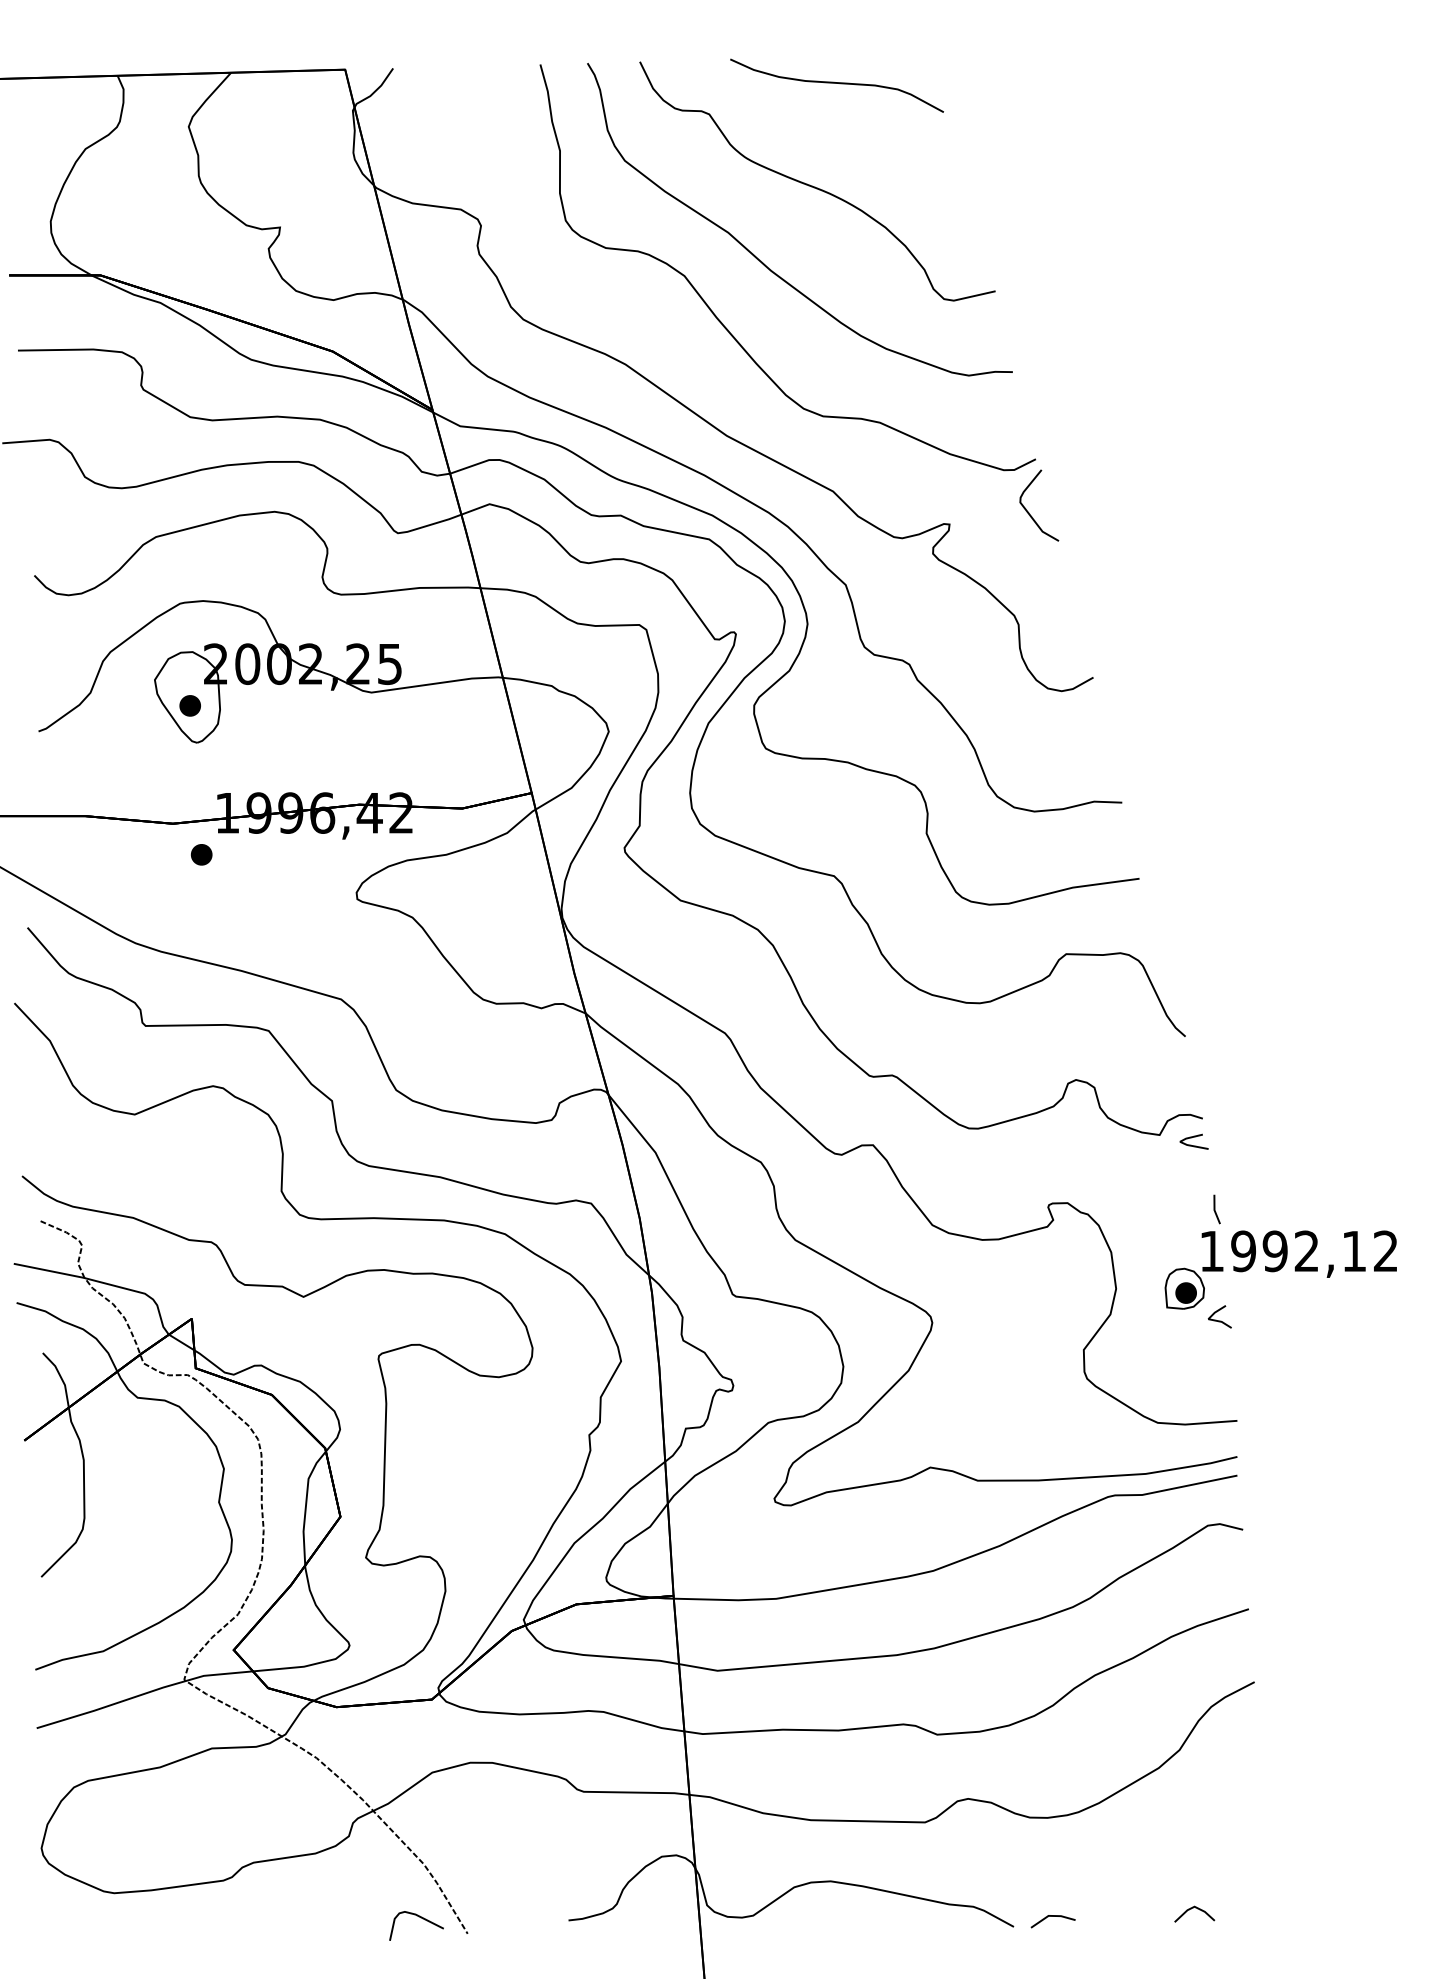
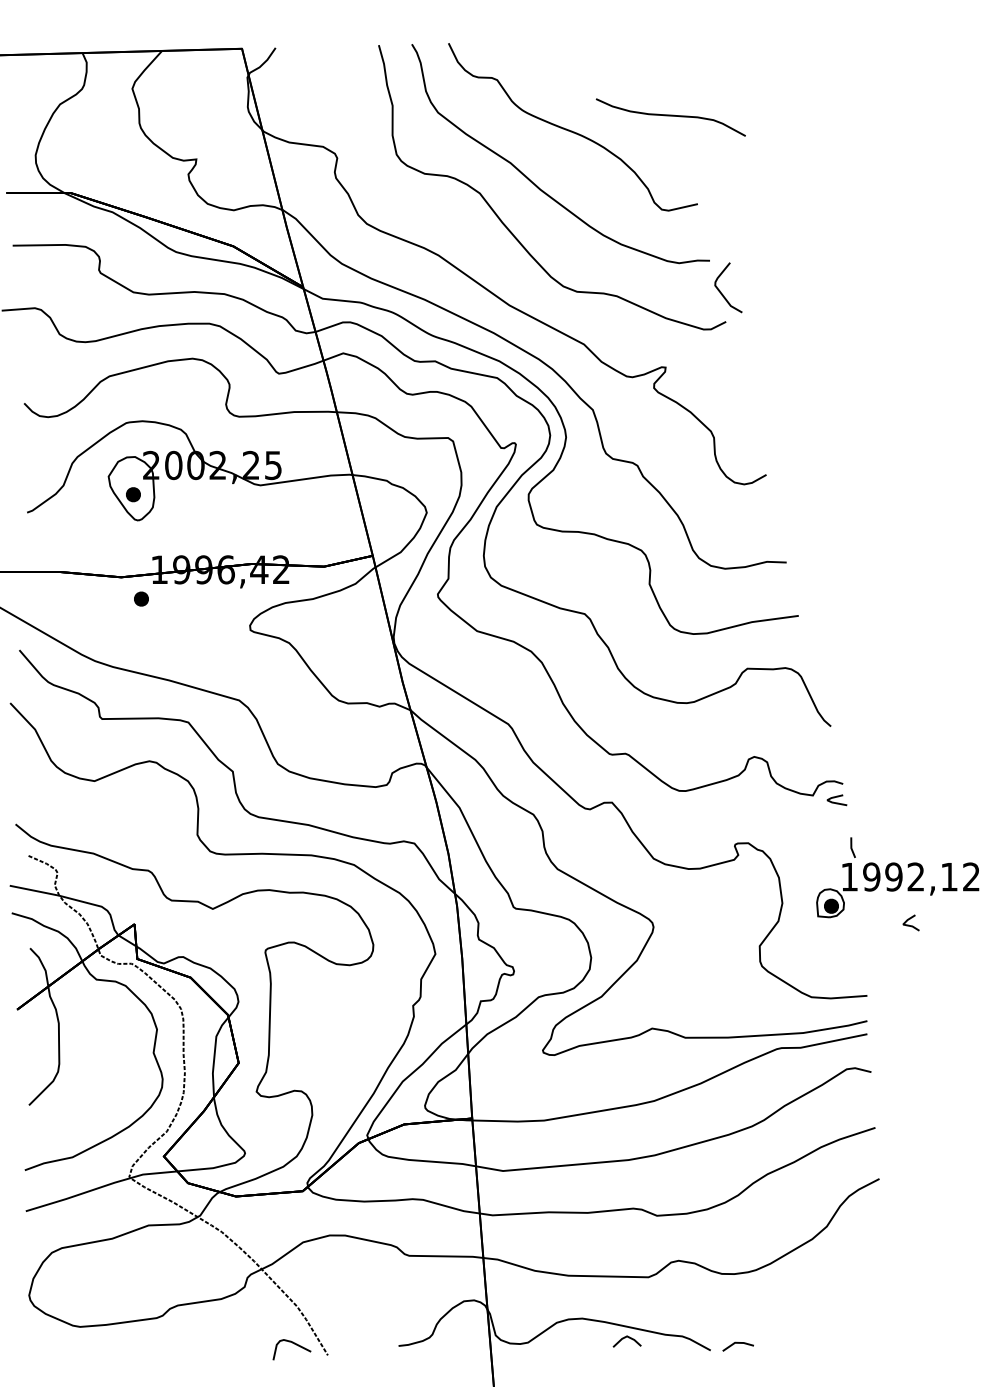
part: (836, 85) -> (670, 117), moved
curve: (1029, 512) -> (721, 292), moved
line: (1219, 1320) -> (910, 925), moved
line: (1191, 1909) -> (624, 1338), moved

